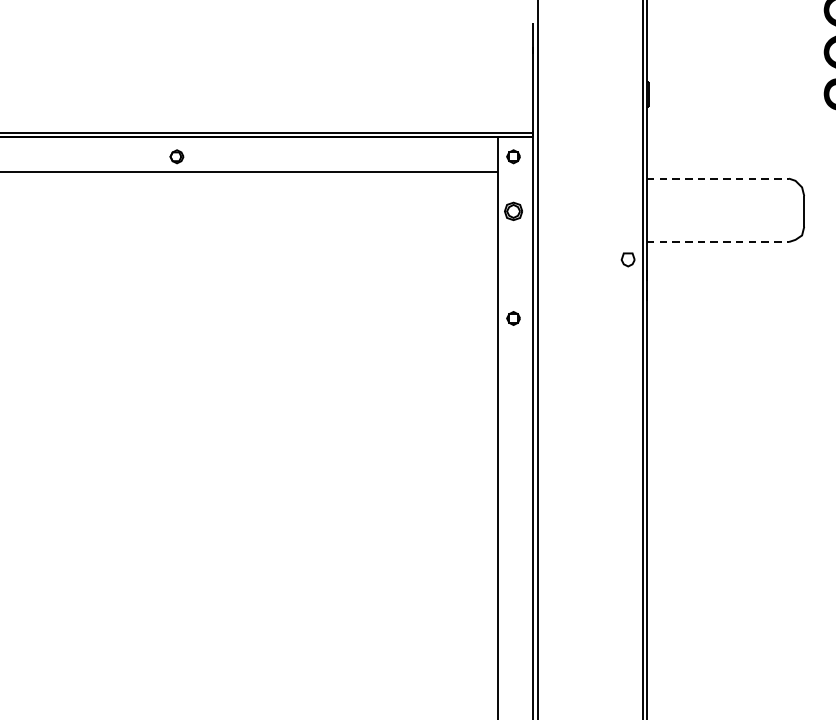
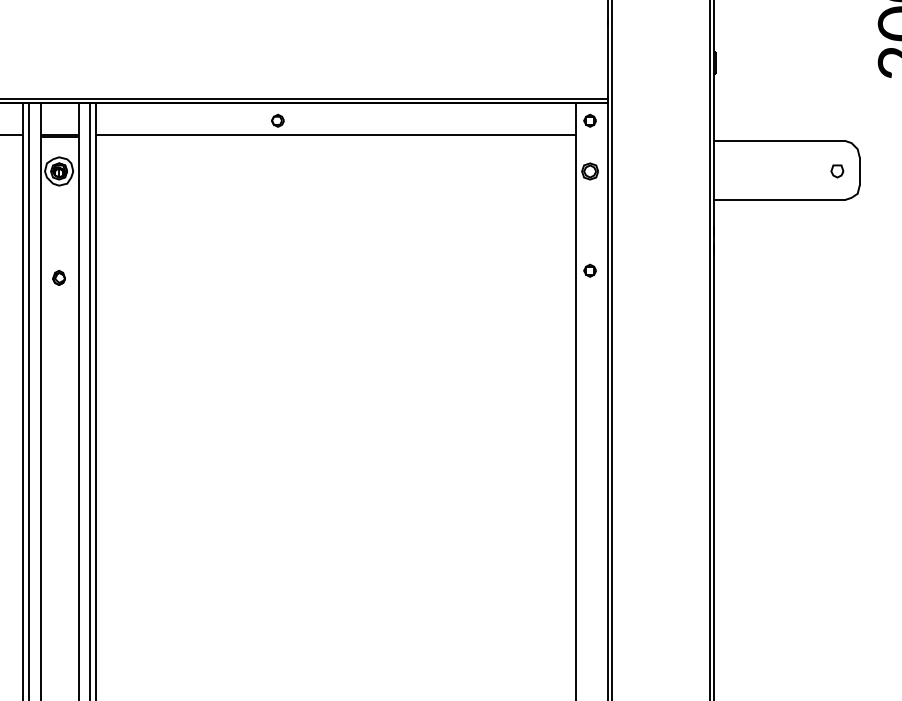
line: (717, 179) -> (779, 141), dashed -> solid
line: (717, 241) -> (779, 199), dashed -> solid
part: (628, 259) -> (837, 171), moved

